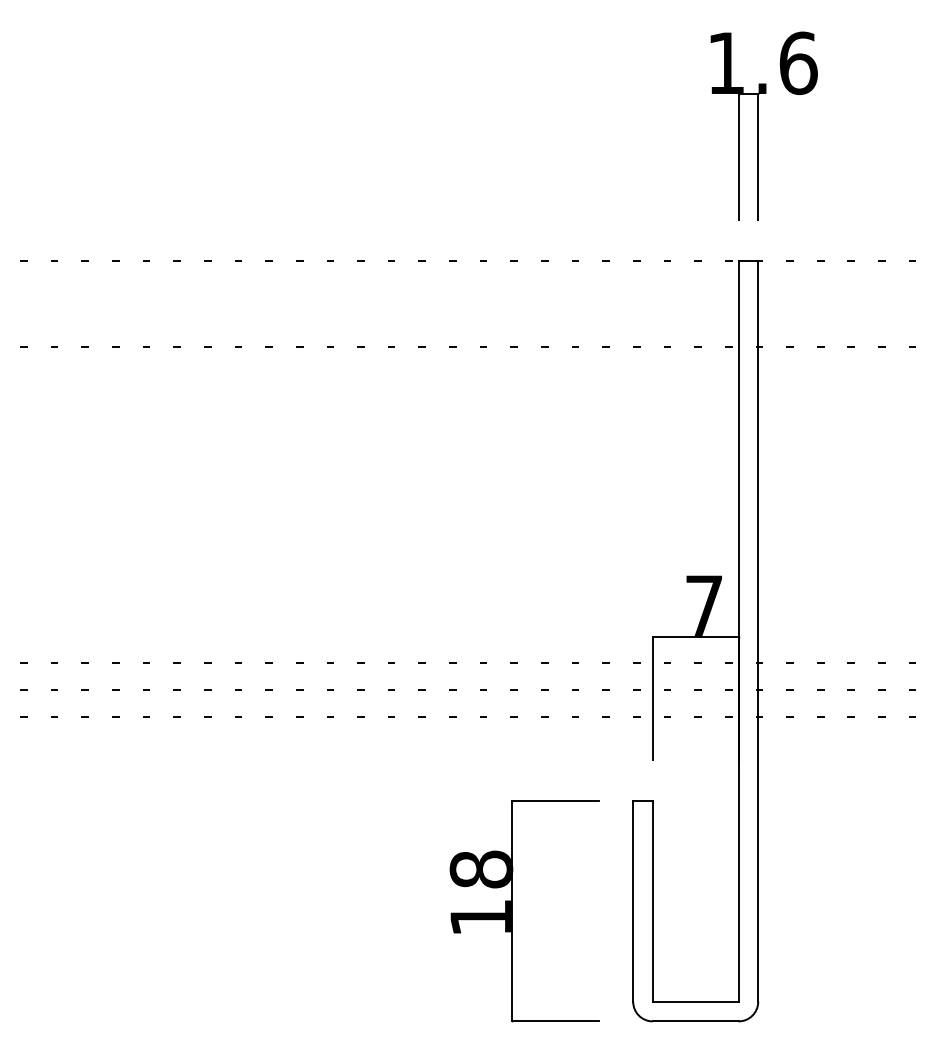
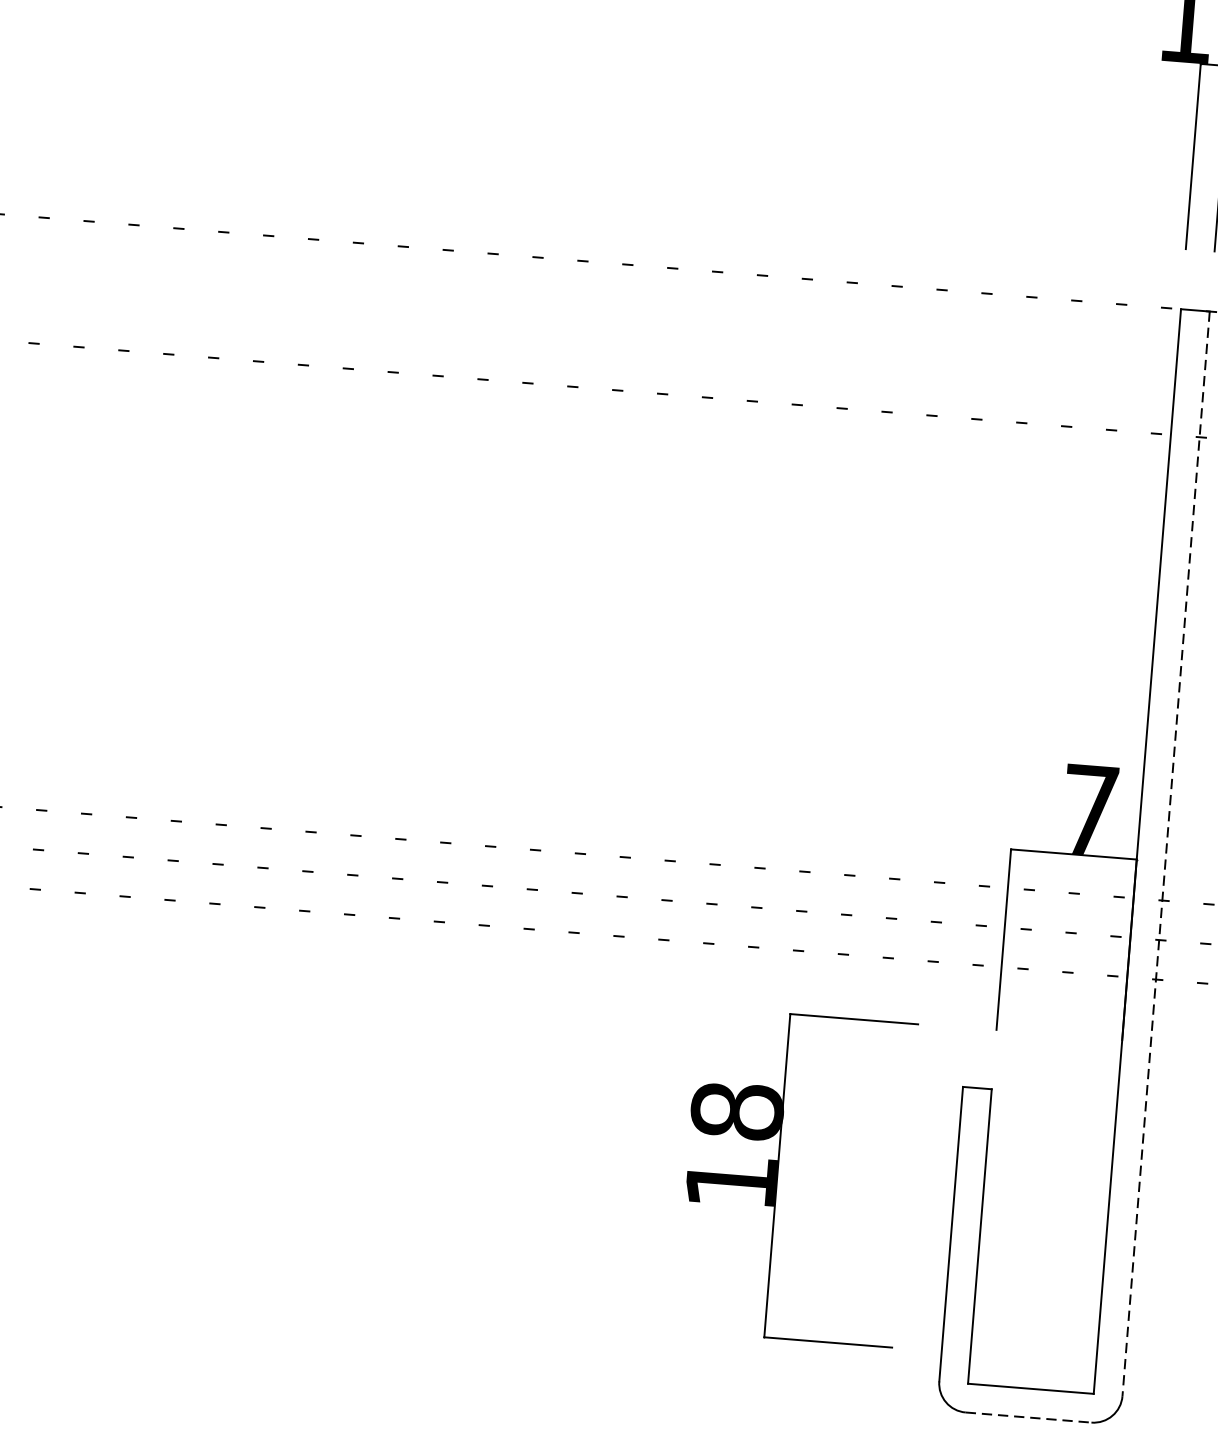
line: (758, 632) -> (1166, 855), solid -> dashed
part: (512, 911) -> (777, 1176), moved
line: (695, 1021) -> (1028, 1417), solid -> dashed

